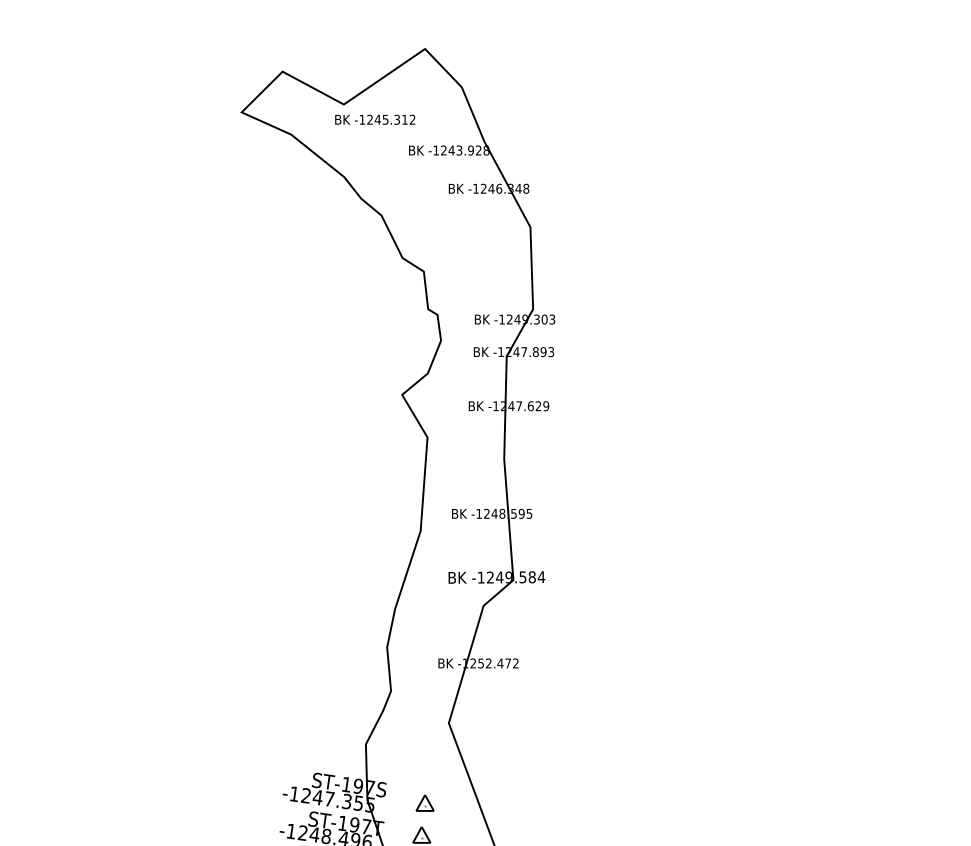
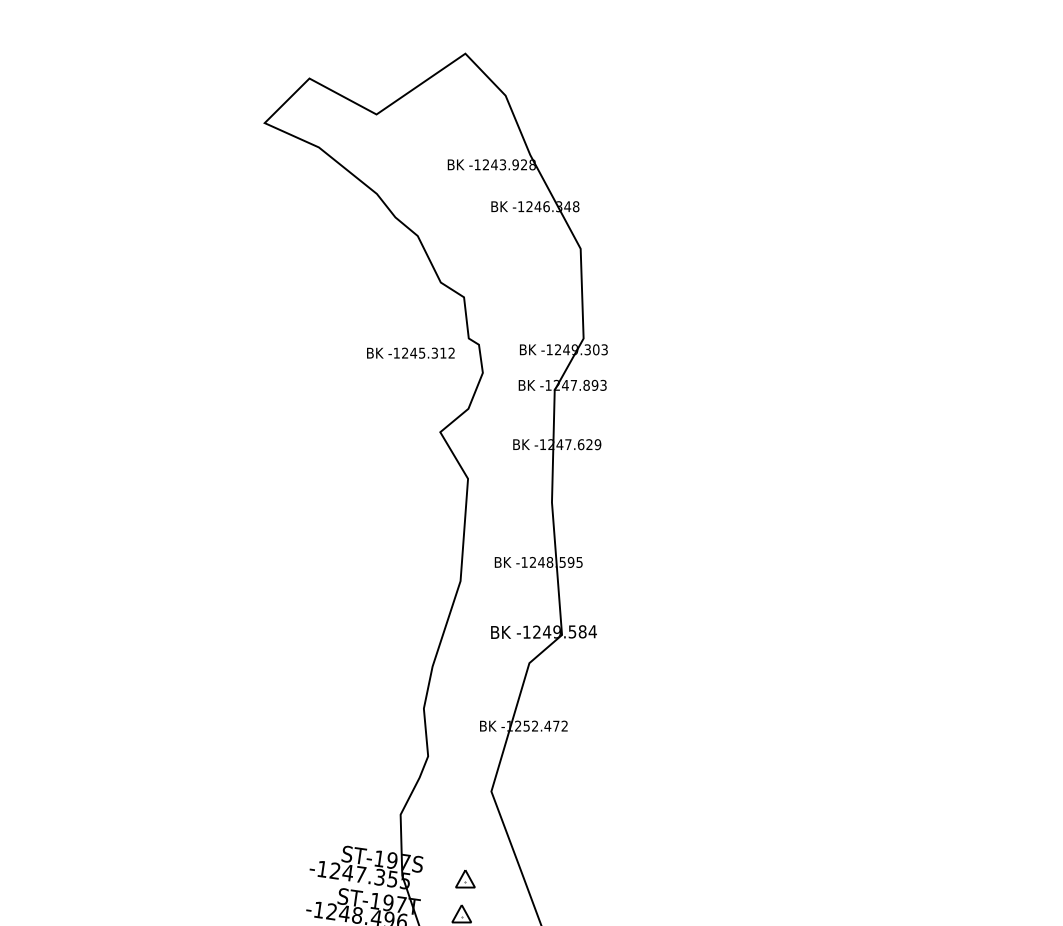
text: (374, 119) -> (410, 352), moved

